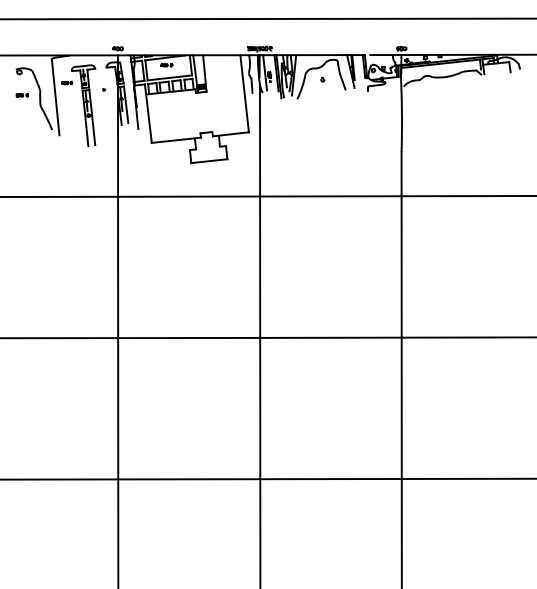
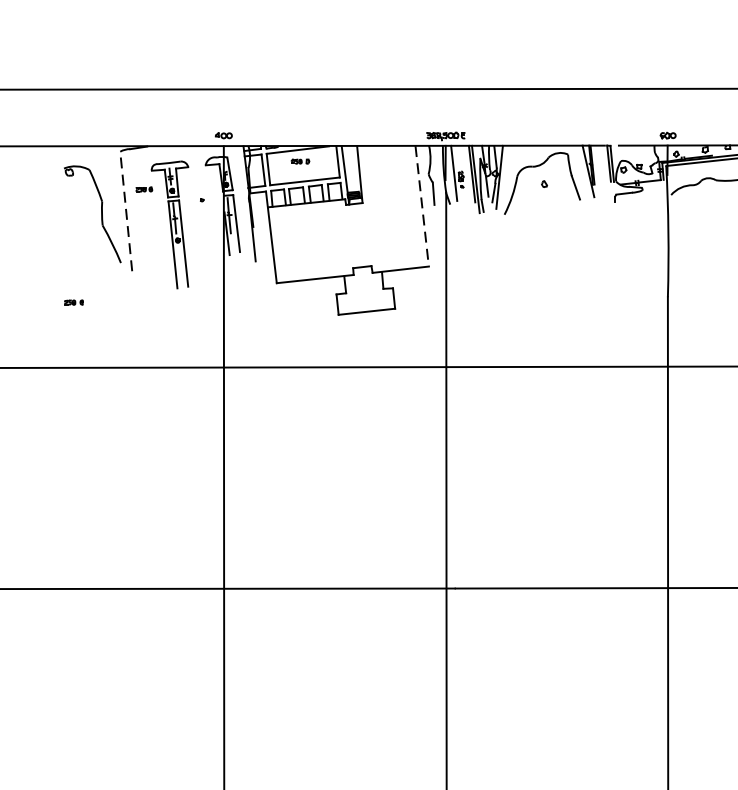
line: (244, 93) -> (421, 205), solid -> dashed
part: (21, 95) -> (72, 302), moved
line: (55, 96) -> (126, 210), solid -> dashed

